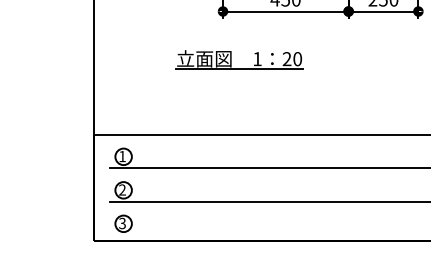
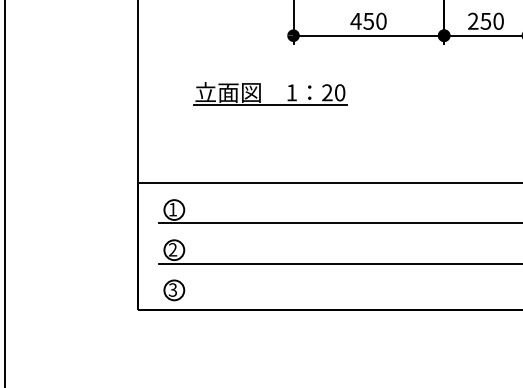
part: (231, 59) -> (260, 93), moved

